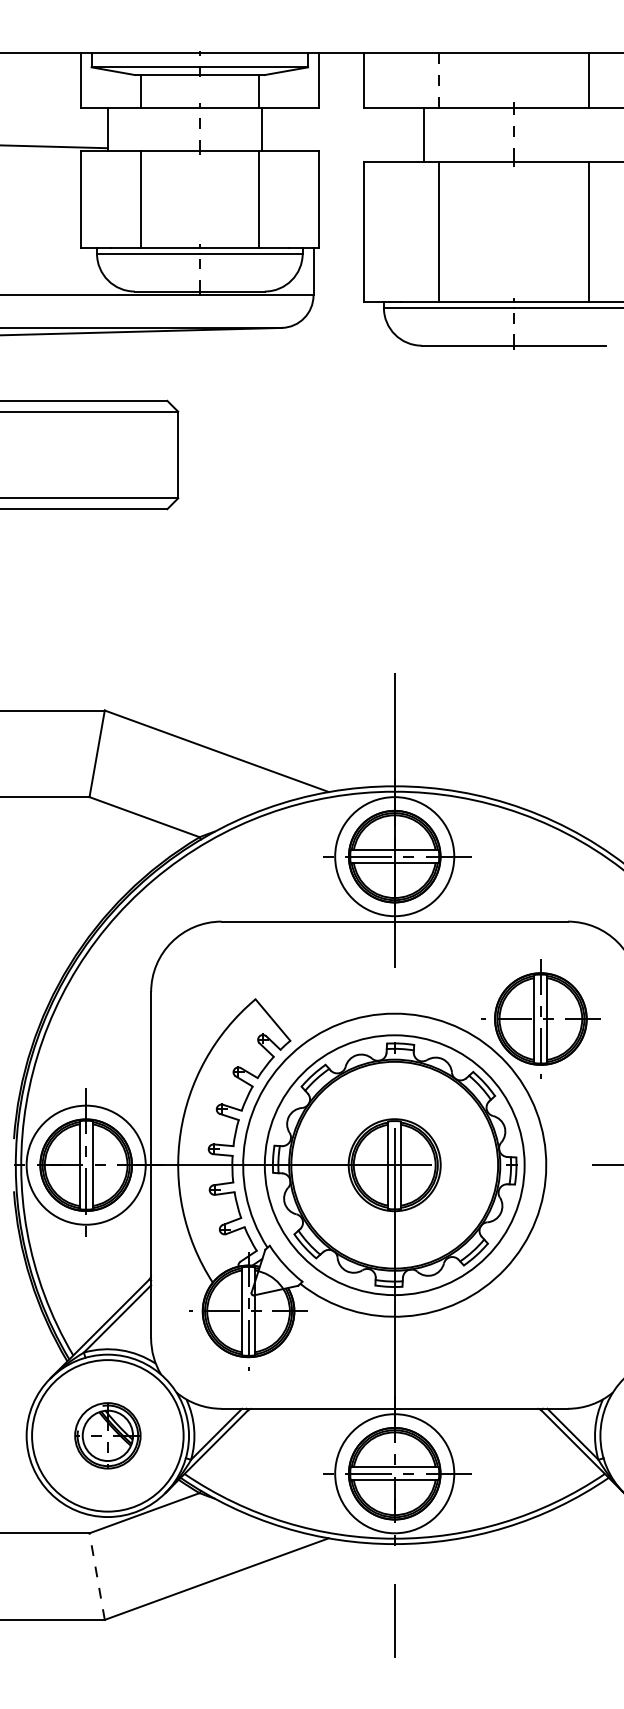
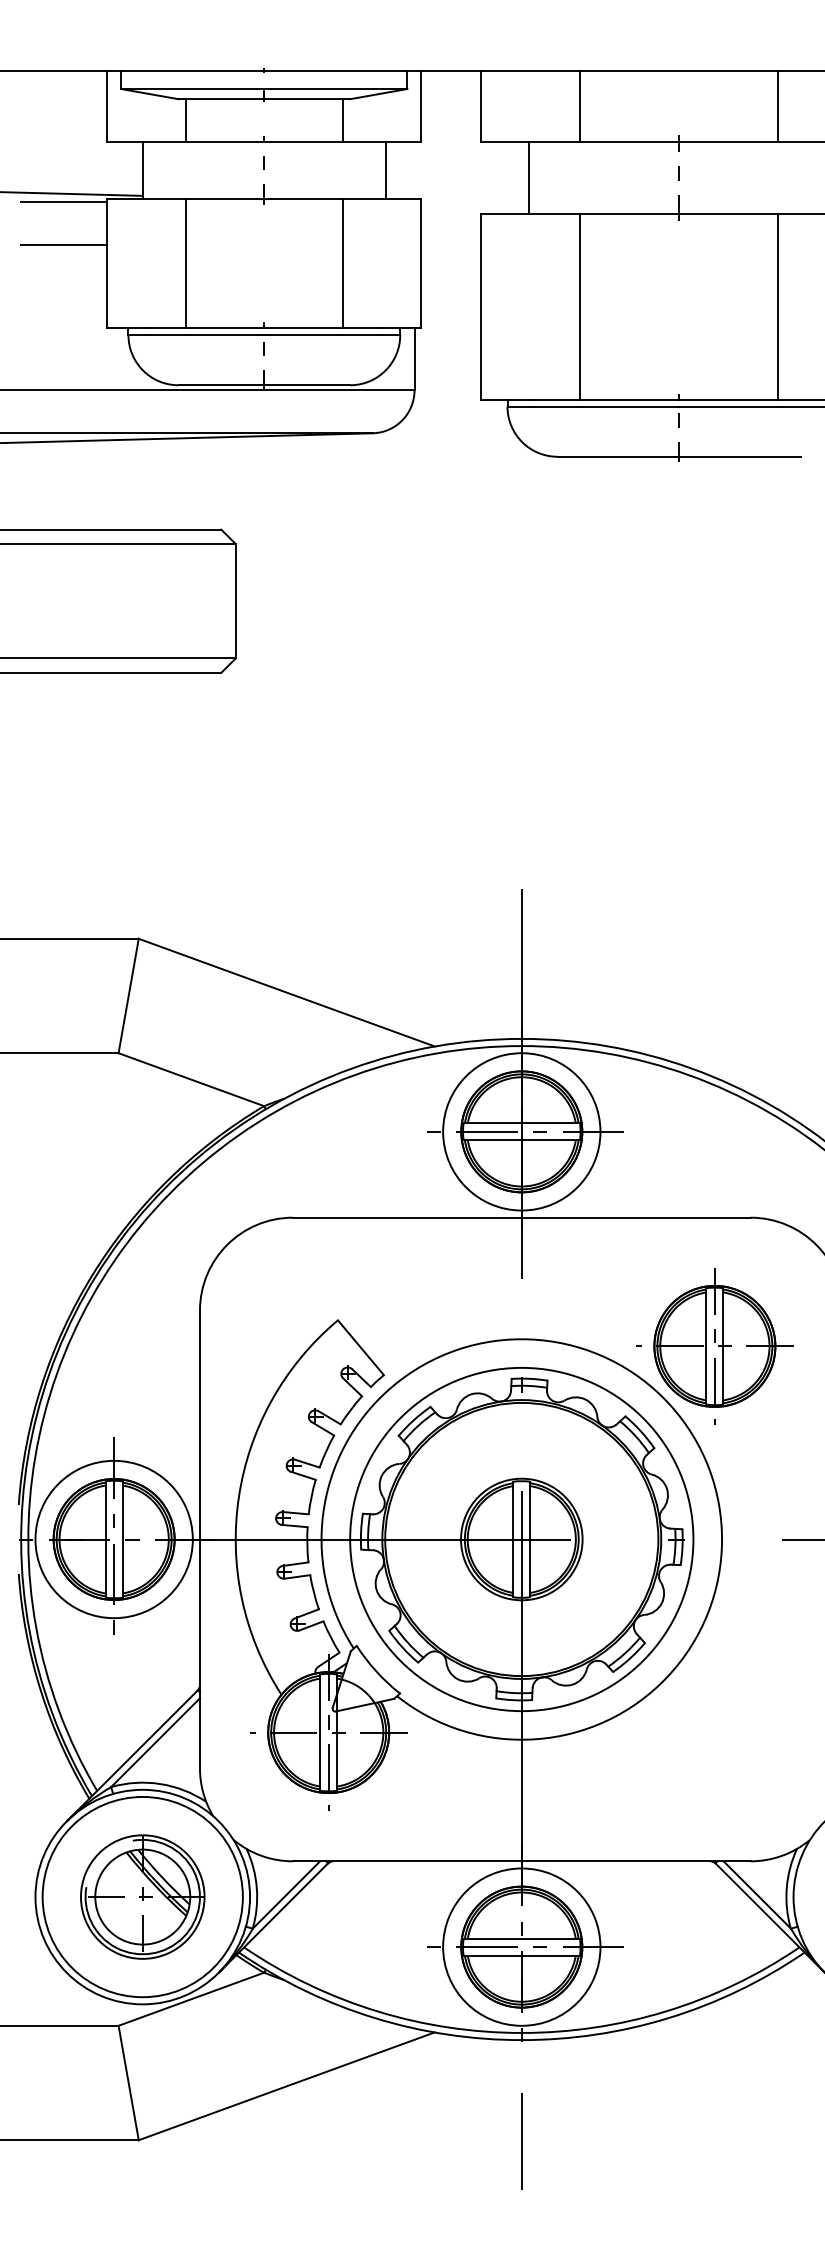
line: (439, 80) -> (580, 106), dashed -> solid
line: (262, 129) -> (385, 170), moved
line: (424, 134) -> (528, 177), moved
line: (47, 152) -> (63, 201), added
line: (47, 185) -> (63, 244), added
part: (107, 1435) -> (142, 1896), size x1.43
line: (97, 1576) -> (128, 2082), dashed -> solid

